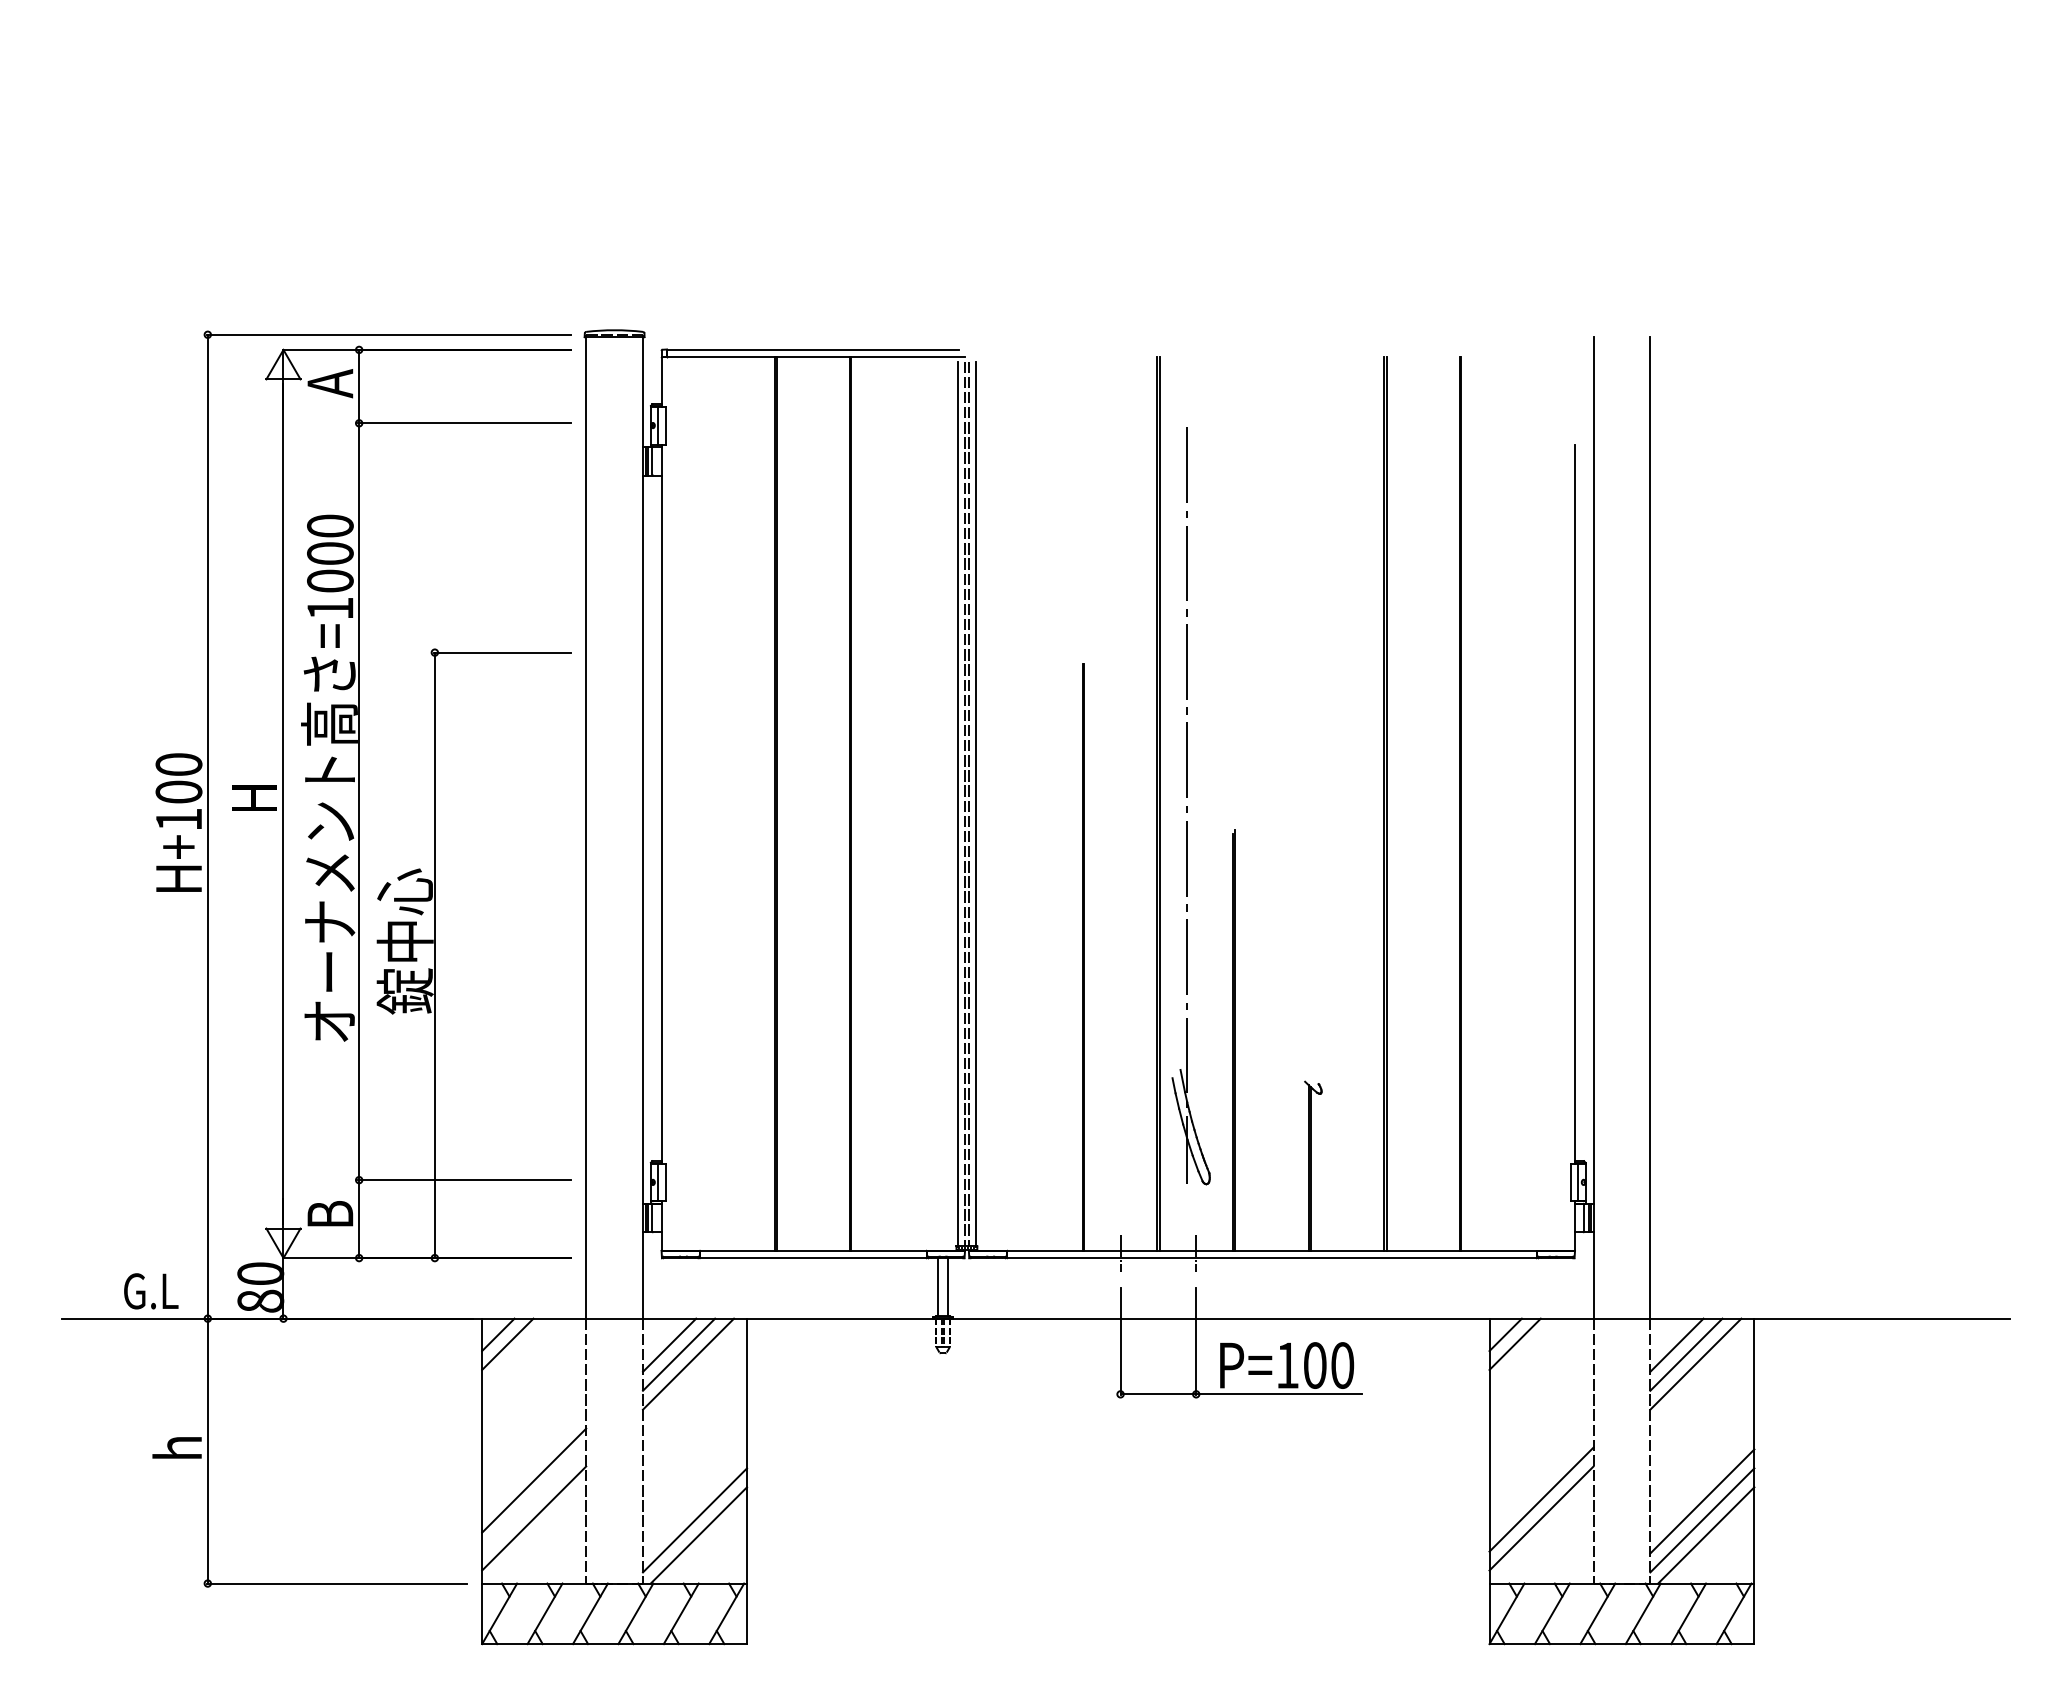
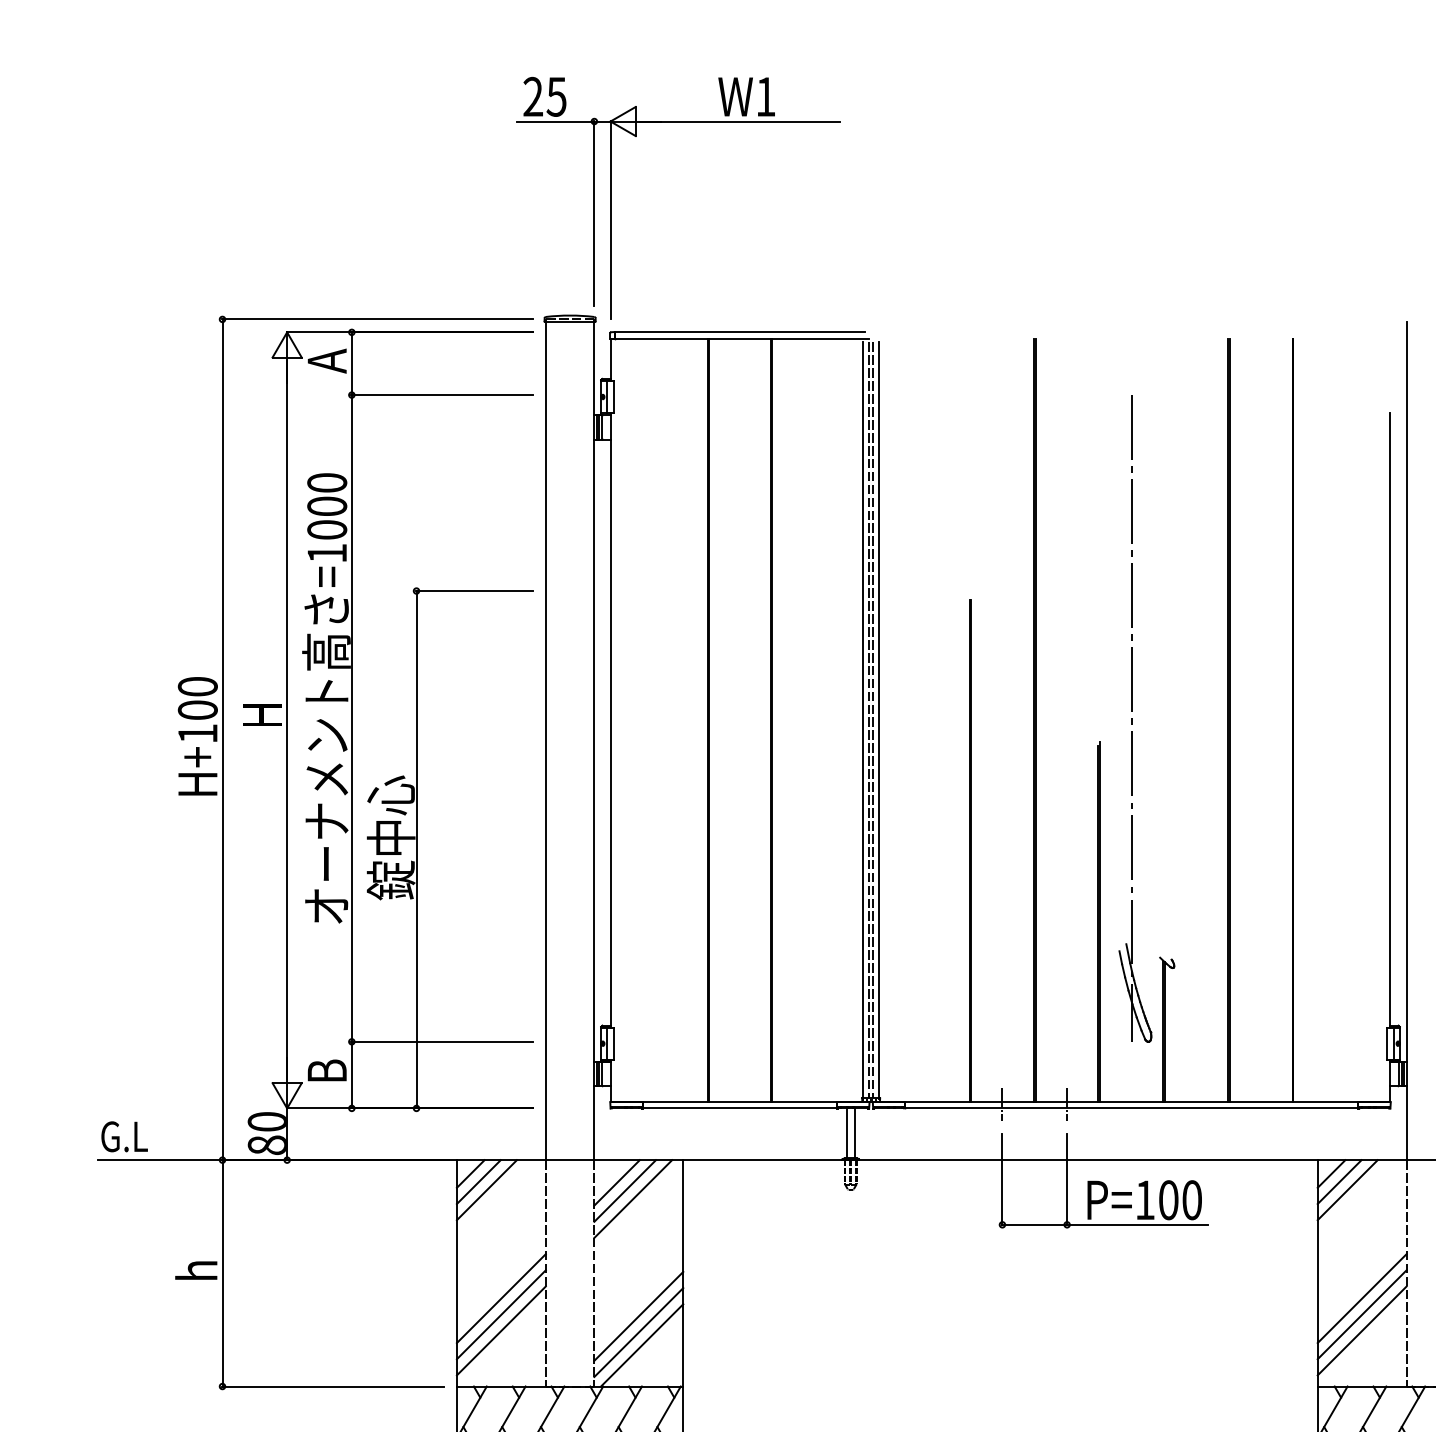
part: (662, 193) -> (611, 198), added
part: (1190, 806) -> (1134, 719), moved
text: (151, 1291) -> (124, 1136), moved
line: (517, 1353) -> (487, 1189), added
line: (1524, 1353) -> (1347, 1189), added
line: (1541, 1480) -> (1362, 1298), added
line: (534, 1499) -> (501, 1314), added
line: (694, 1501) -> (638, 1316), added

